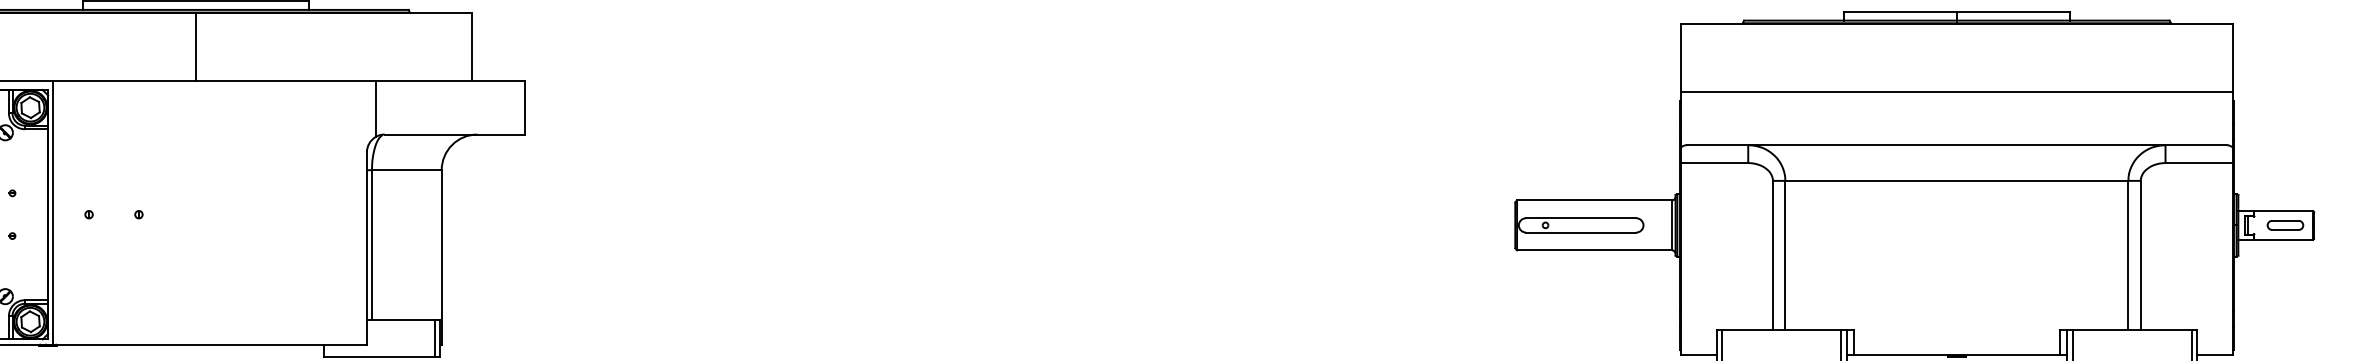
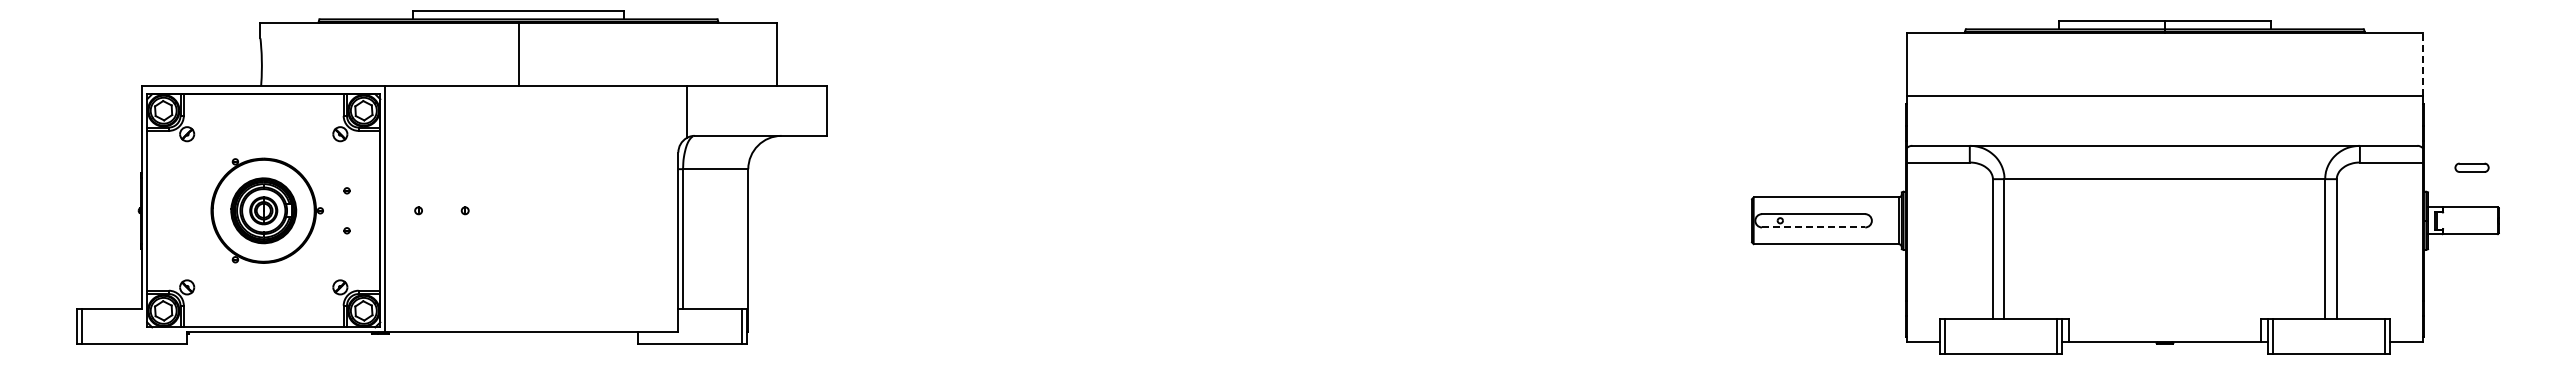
line: (2233, 58) -> (2423, 64), solid -> dashed
part: (2284, 225) -> (2471, 167), moved
line: (1581, 232) -> (1813, 227), solid -> dashed

